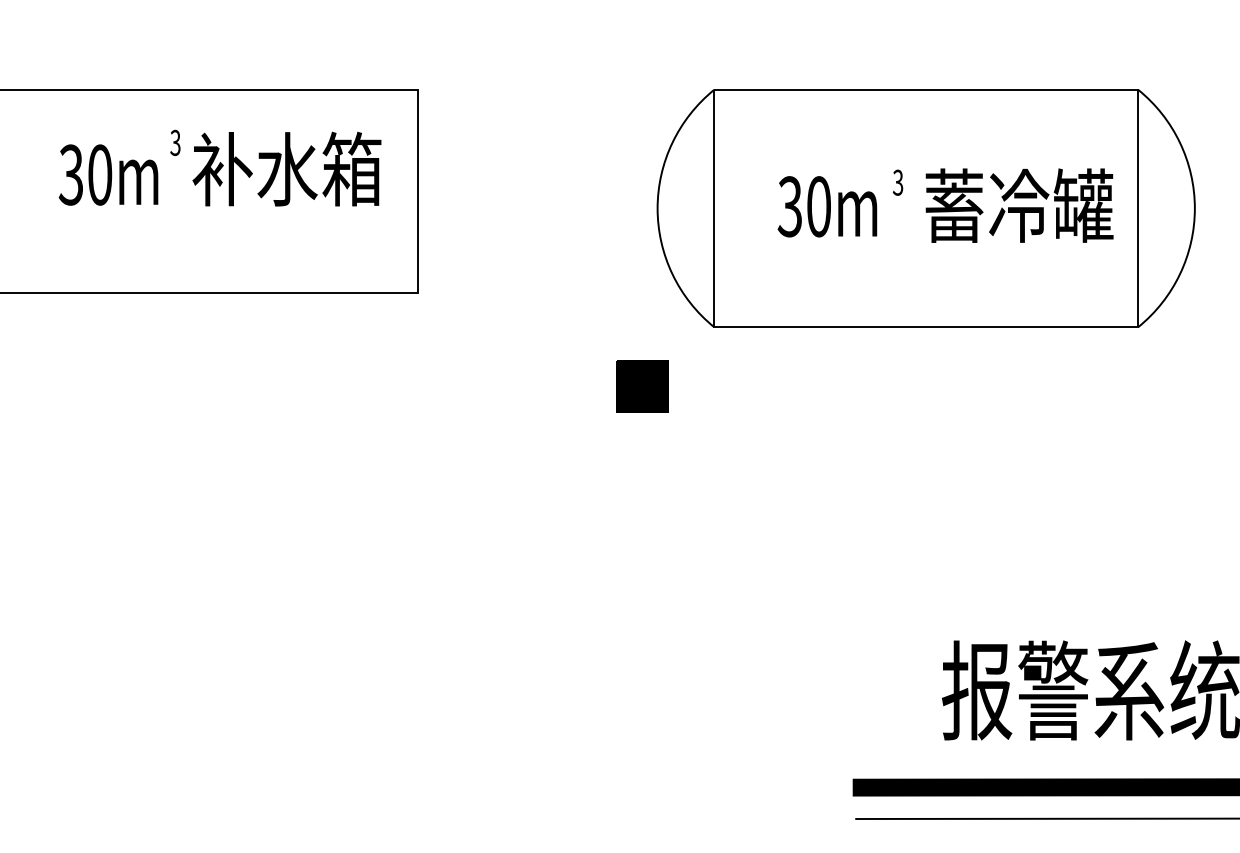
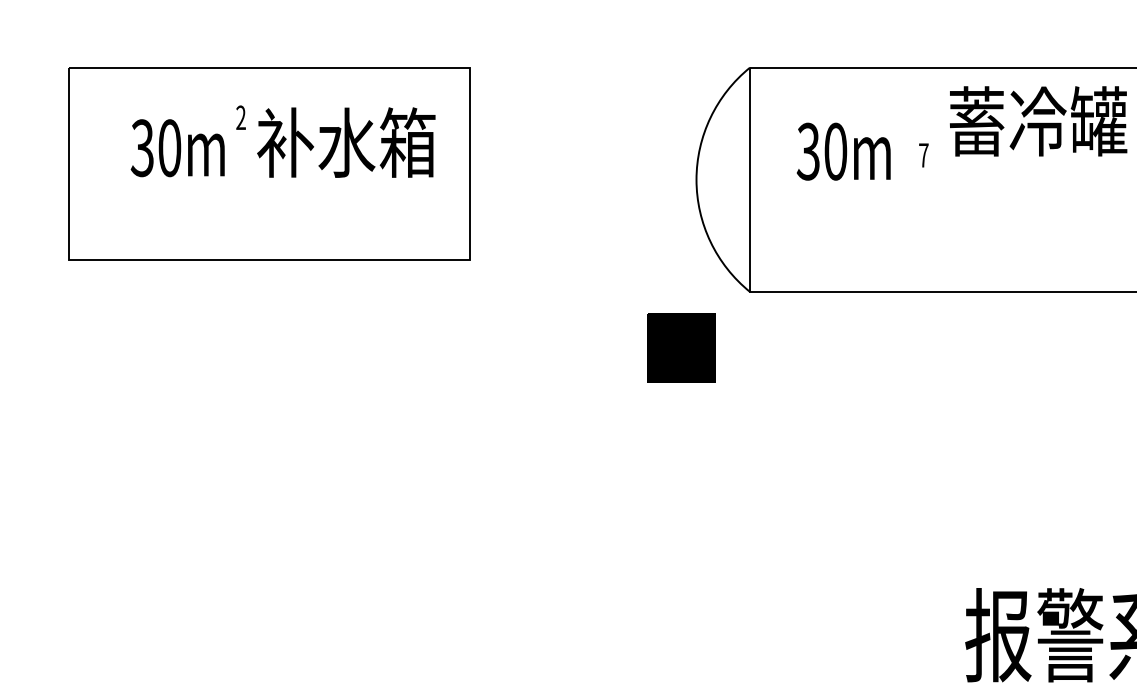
text: (175, 143) -> (241, 118), 3 -> 2
text: (898, 182) -> (924, 155), 3 -> 7
text: (1019, 205) -> (1038, 121), moved
text: (827, 206) -> (843, 151), moved
part: (642, 386) -> (682, 347), size x1.4

